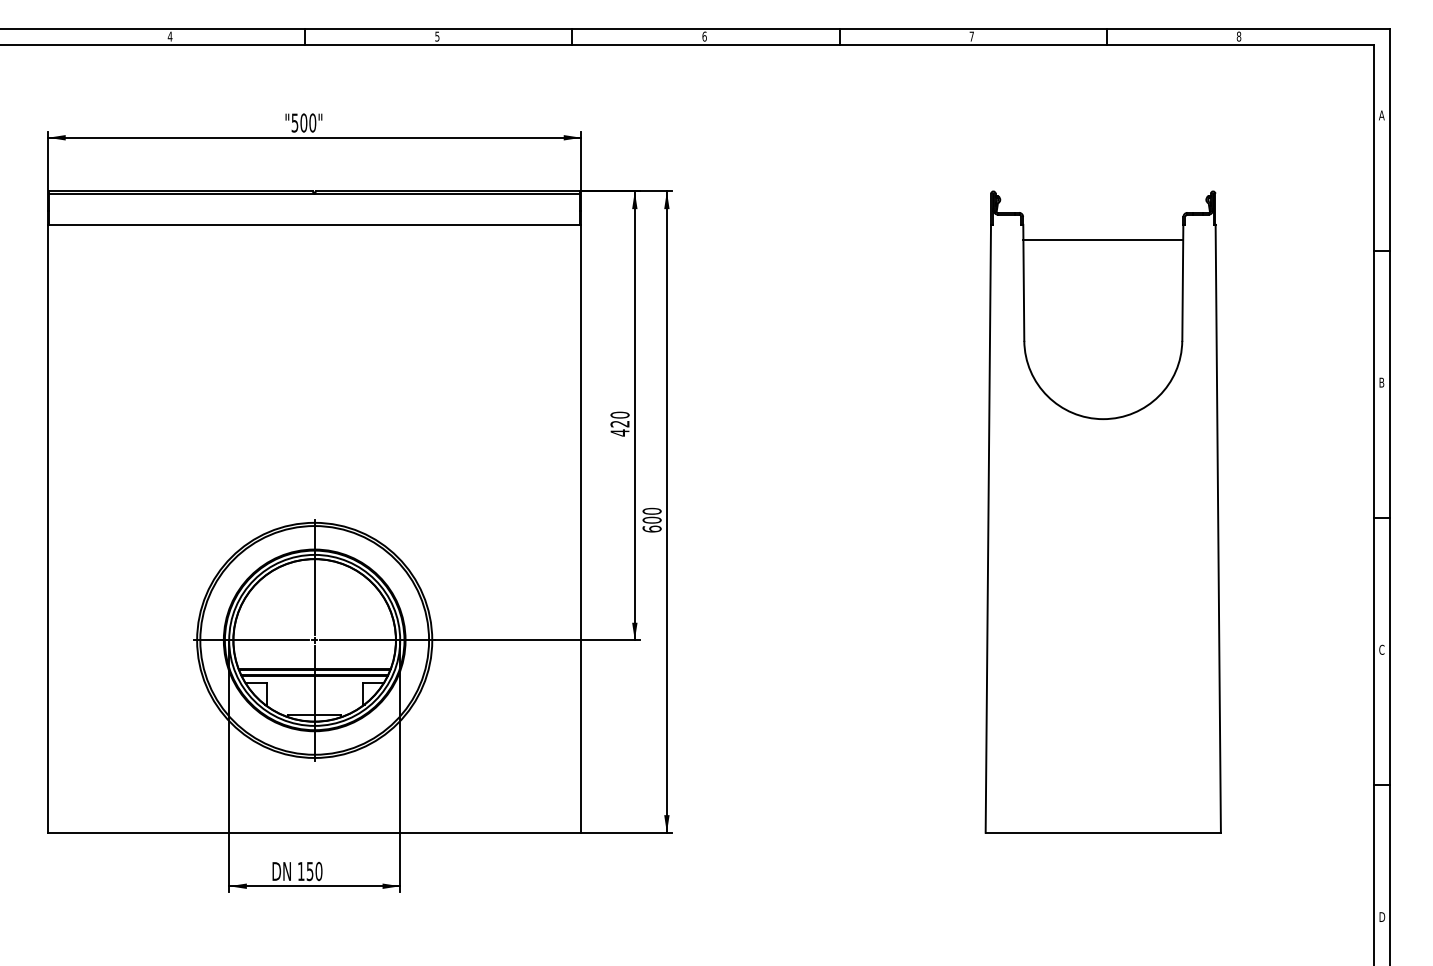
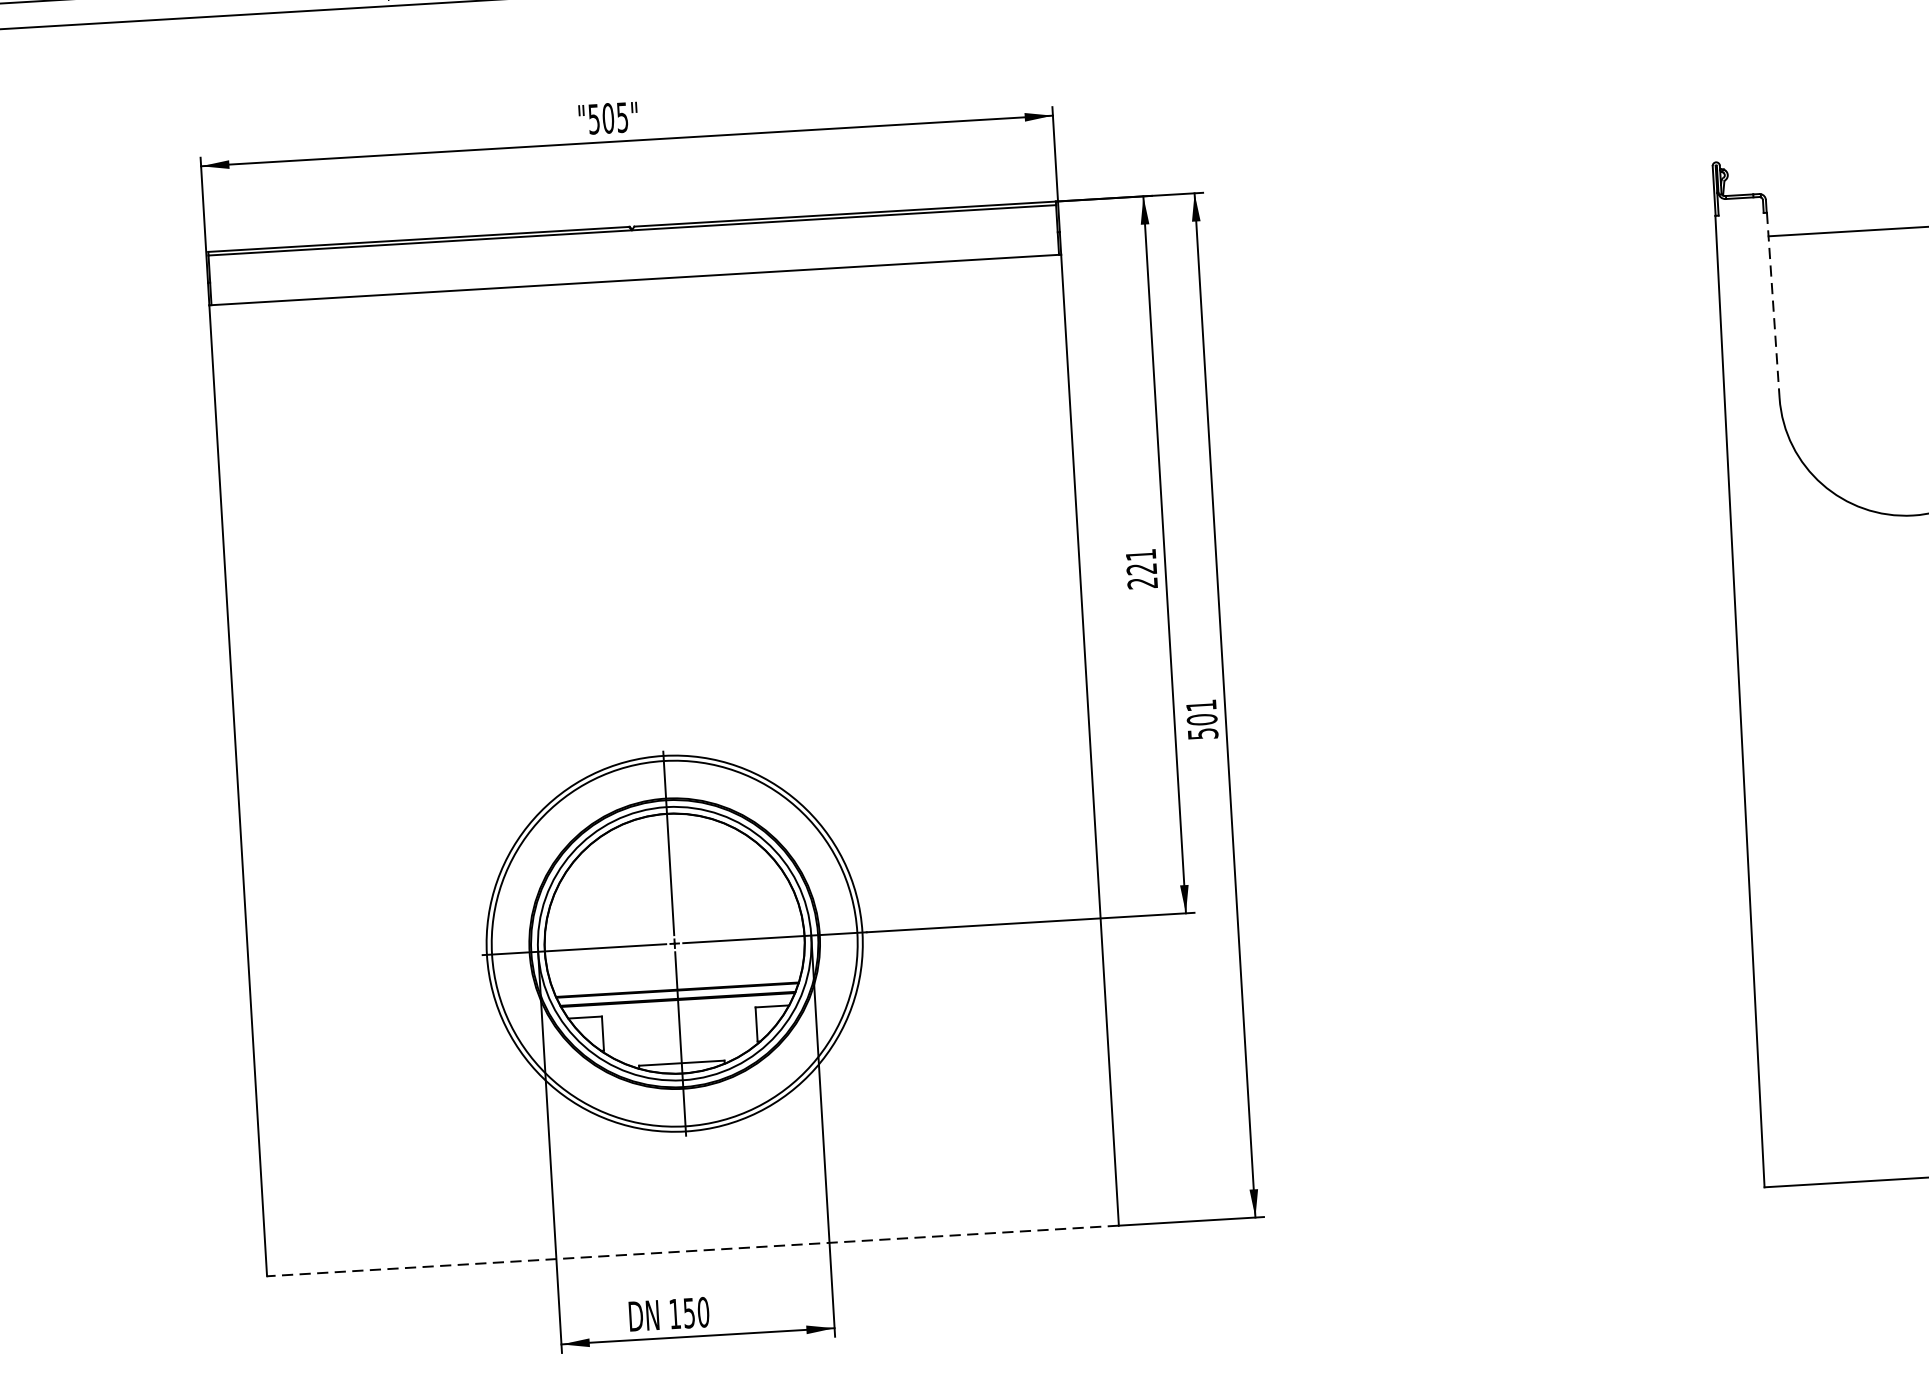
text: (312, 122) -> (622, 116), "500" -> "505"
line: (1023, 283) -> (1772, 306), solid -> dashed
text: (619, 423) -> (1140, 568), 420 -> 221
text: (651, 519) -> (1201, 718), 600 -> 501
line: (314, 832) -> (692, 1250), solid -> dashed

